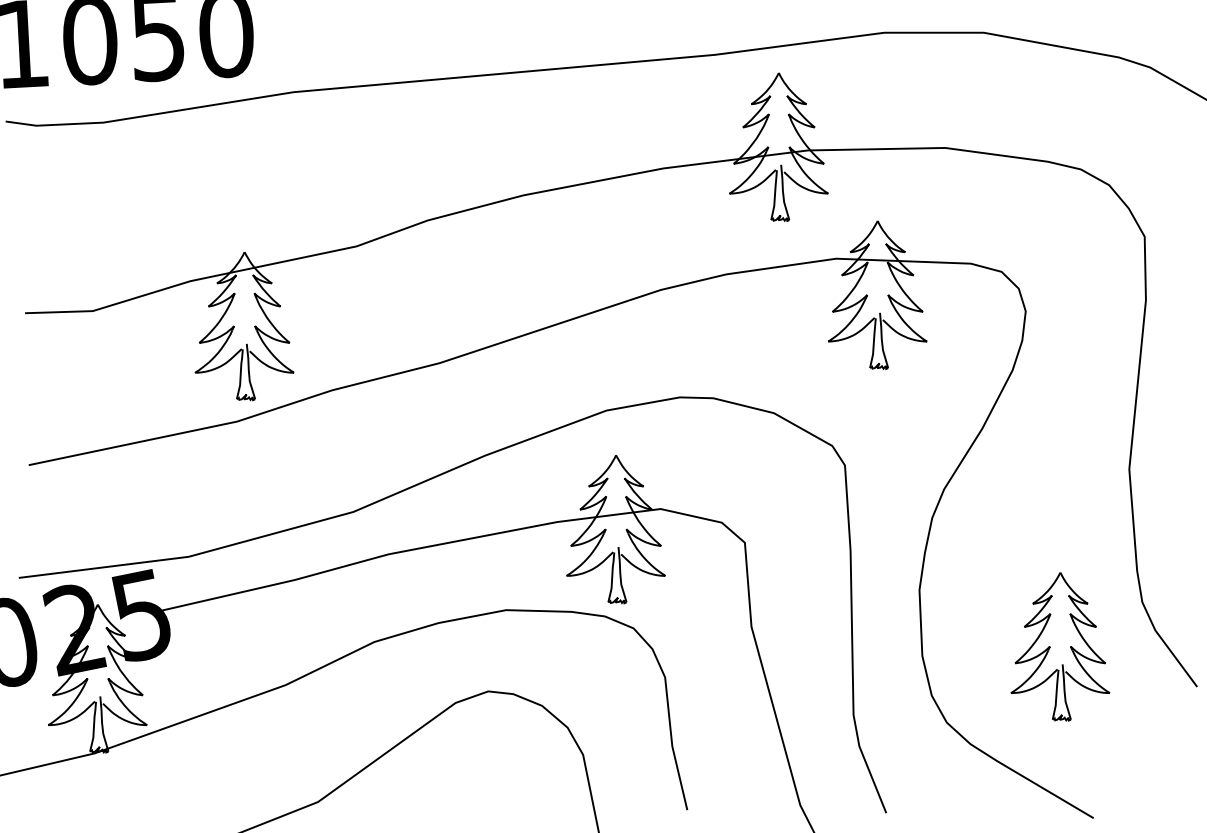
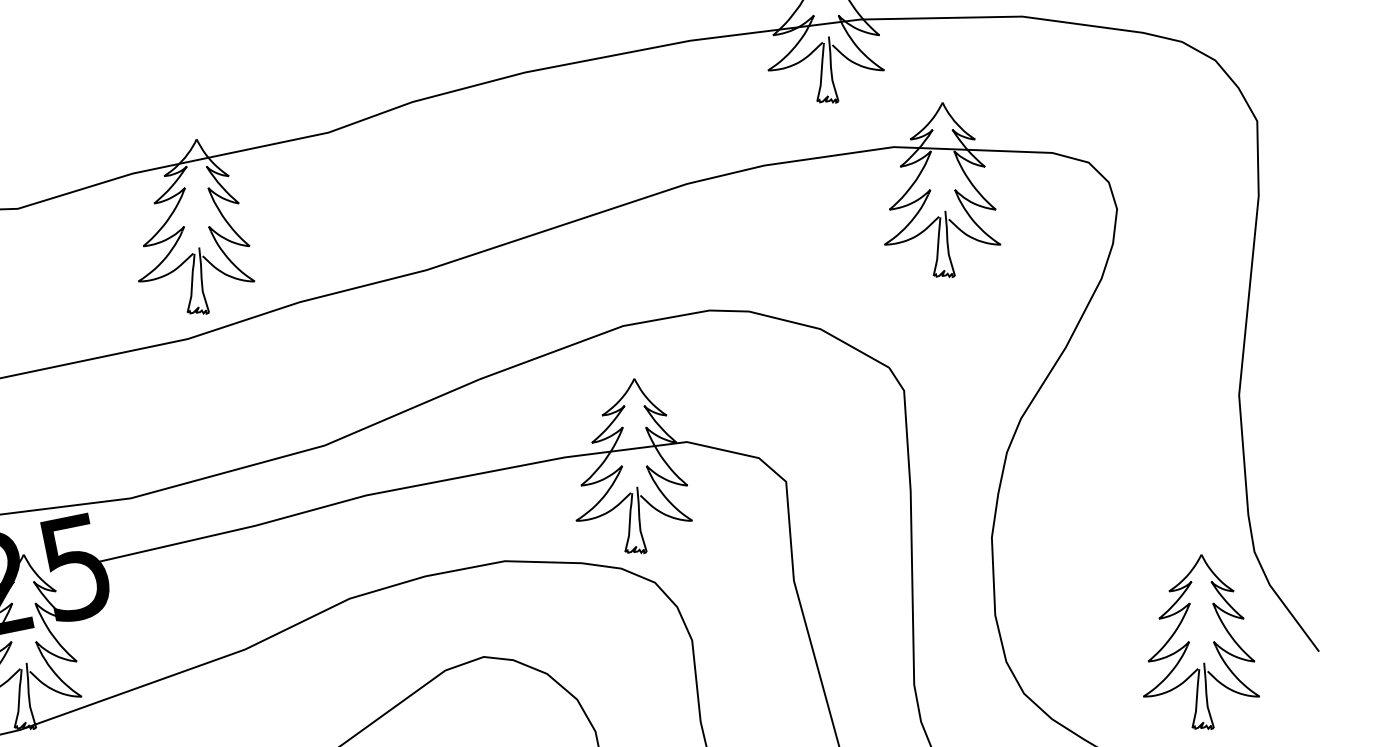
part: (1060, 646) -> (1201, 641), moved

